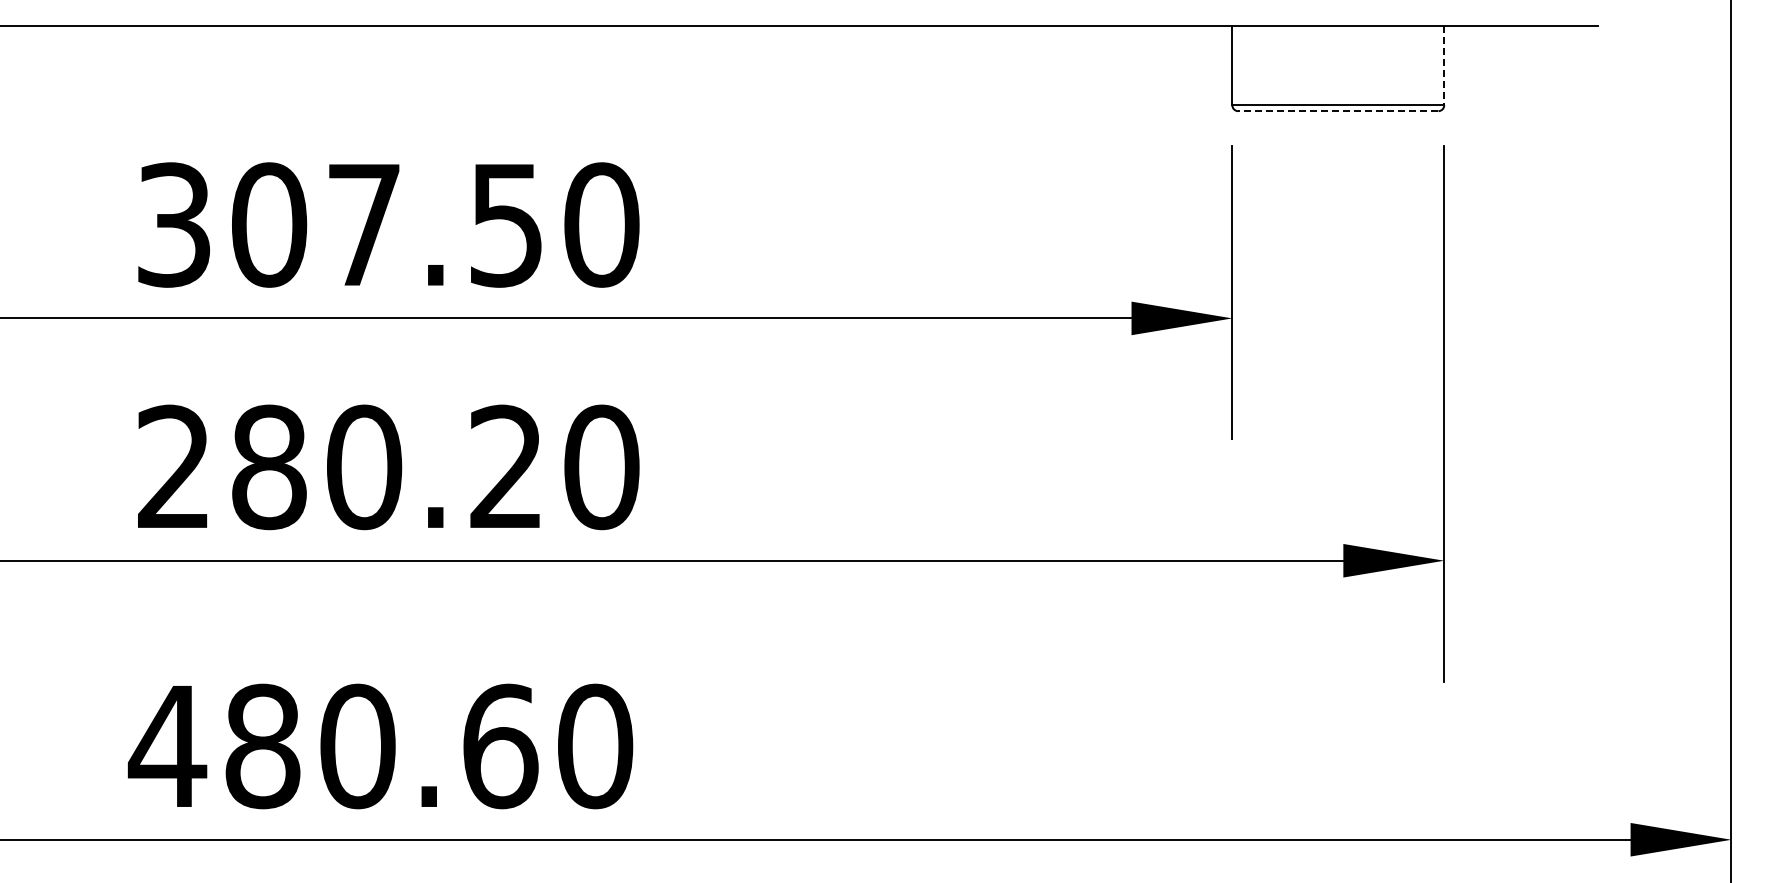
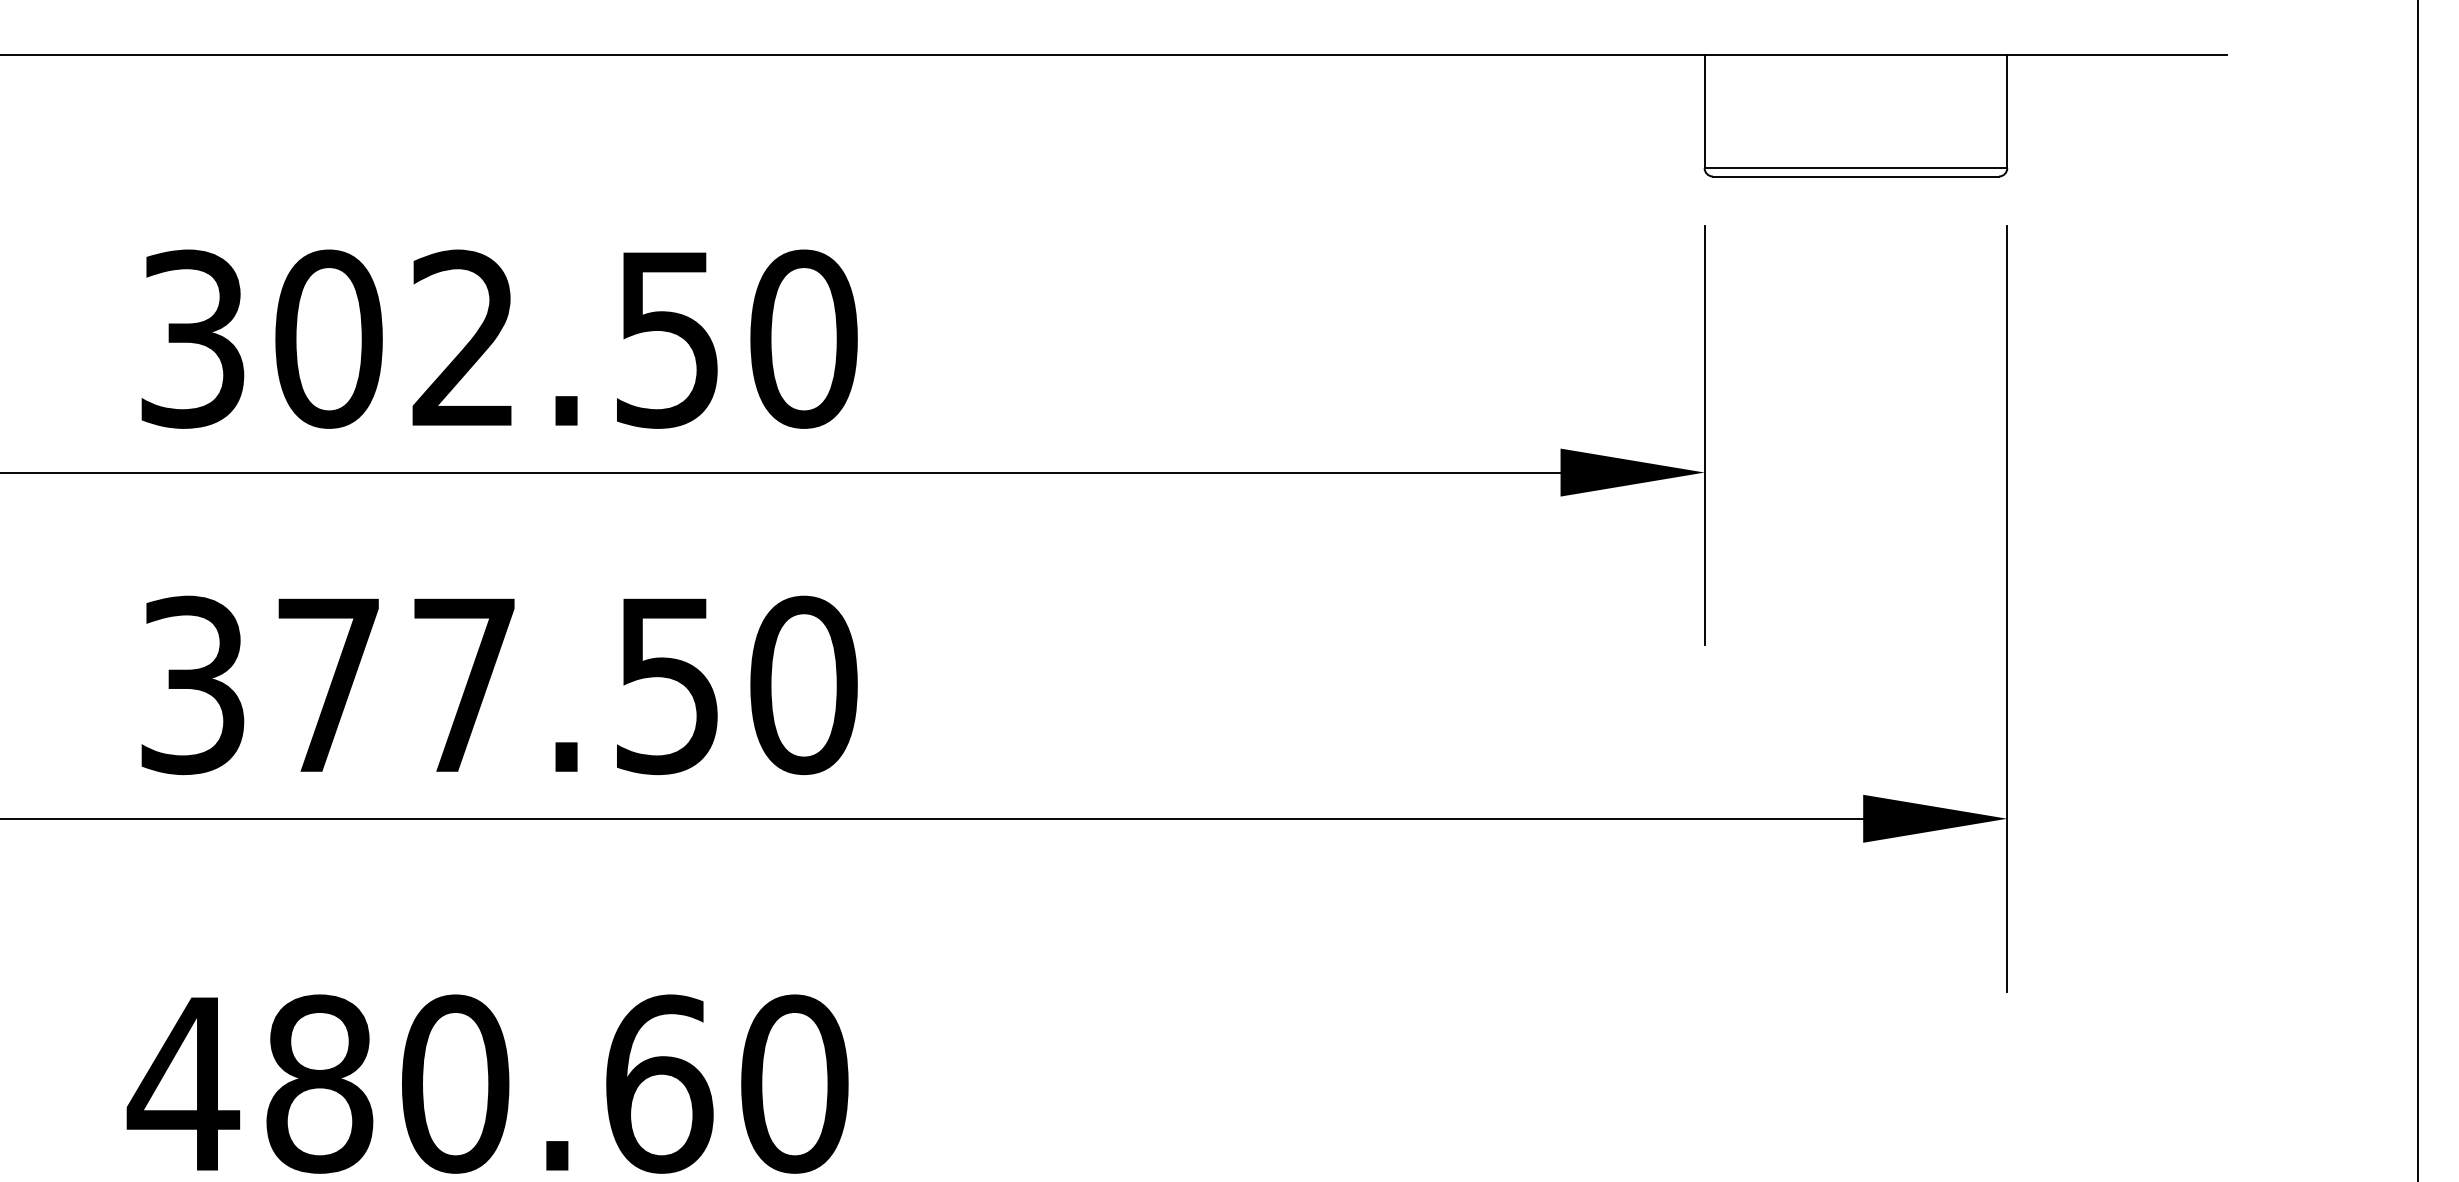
line: (1444, 66) -> (2007, 112), dashed -> solid
line: (1337, 111) -> (1854, 176), dashed -> solid
text: (363, 223) -> (463, 336), 307.50 -> 302.50
text: (339, 467) -> (429, 685), 280.20 -> 377.50

